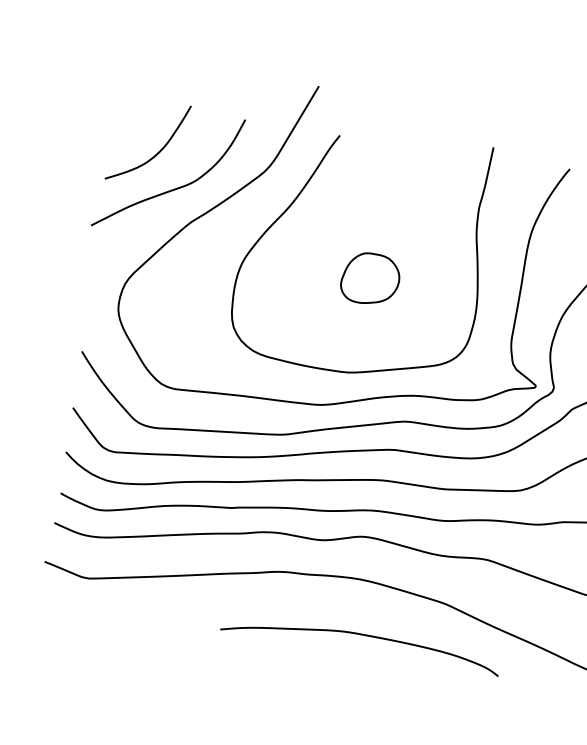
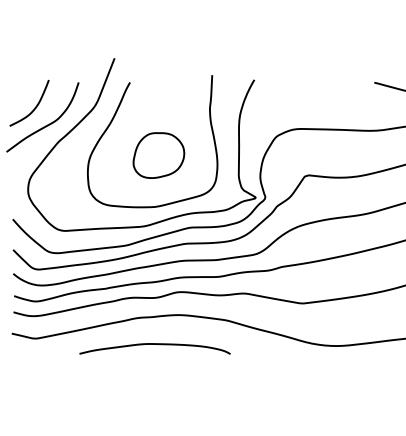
part: (369, 278) -> (158, 155), size x1.67
curve: (361, 635) -> (154, 344), moved

